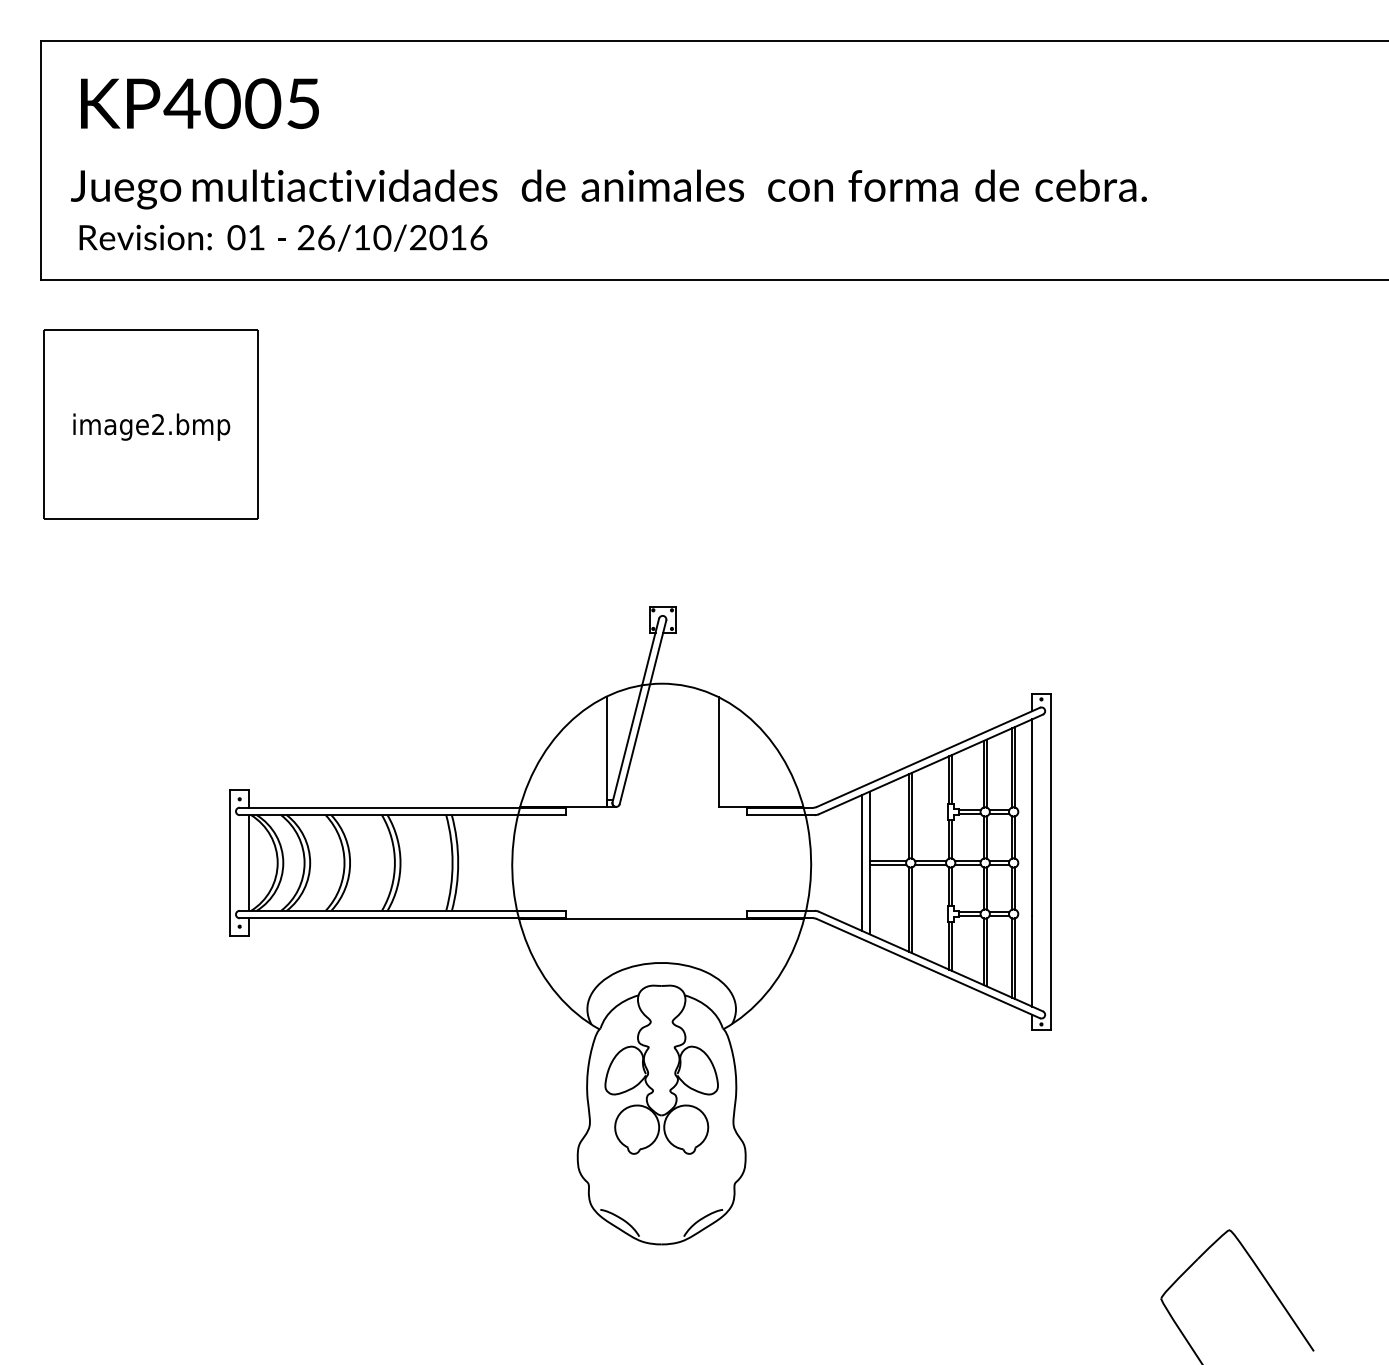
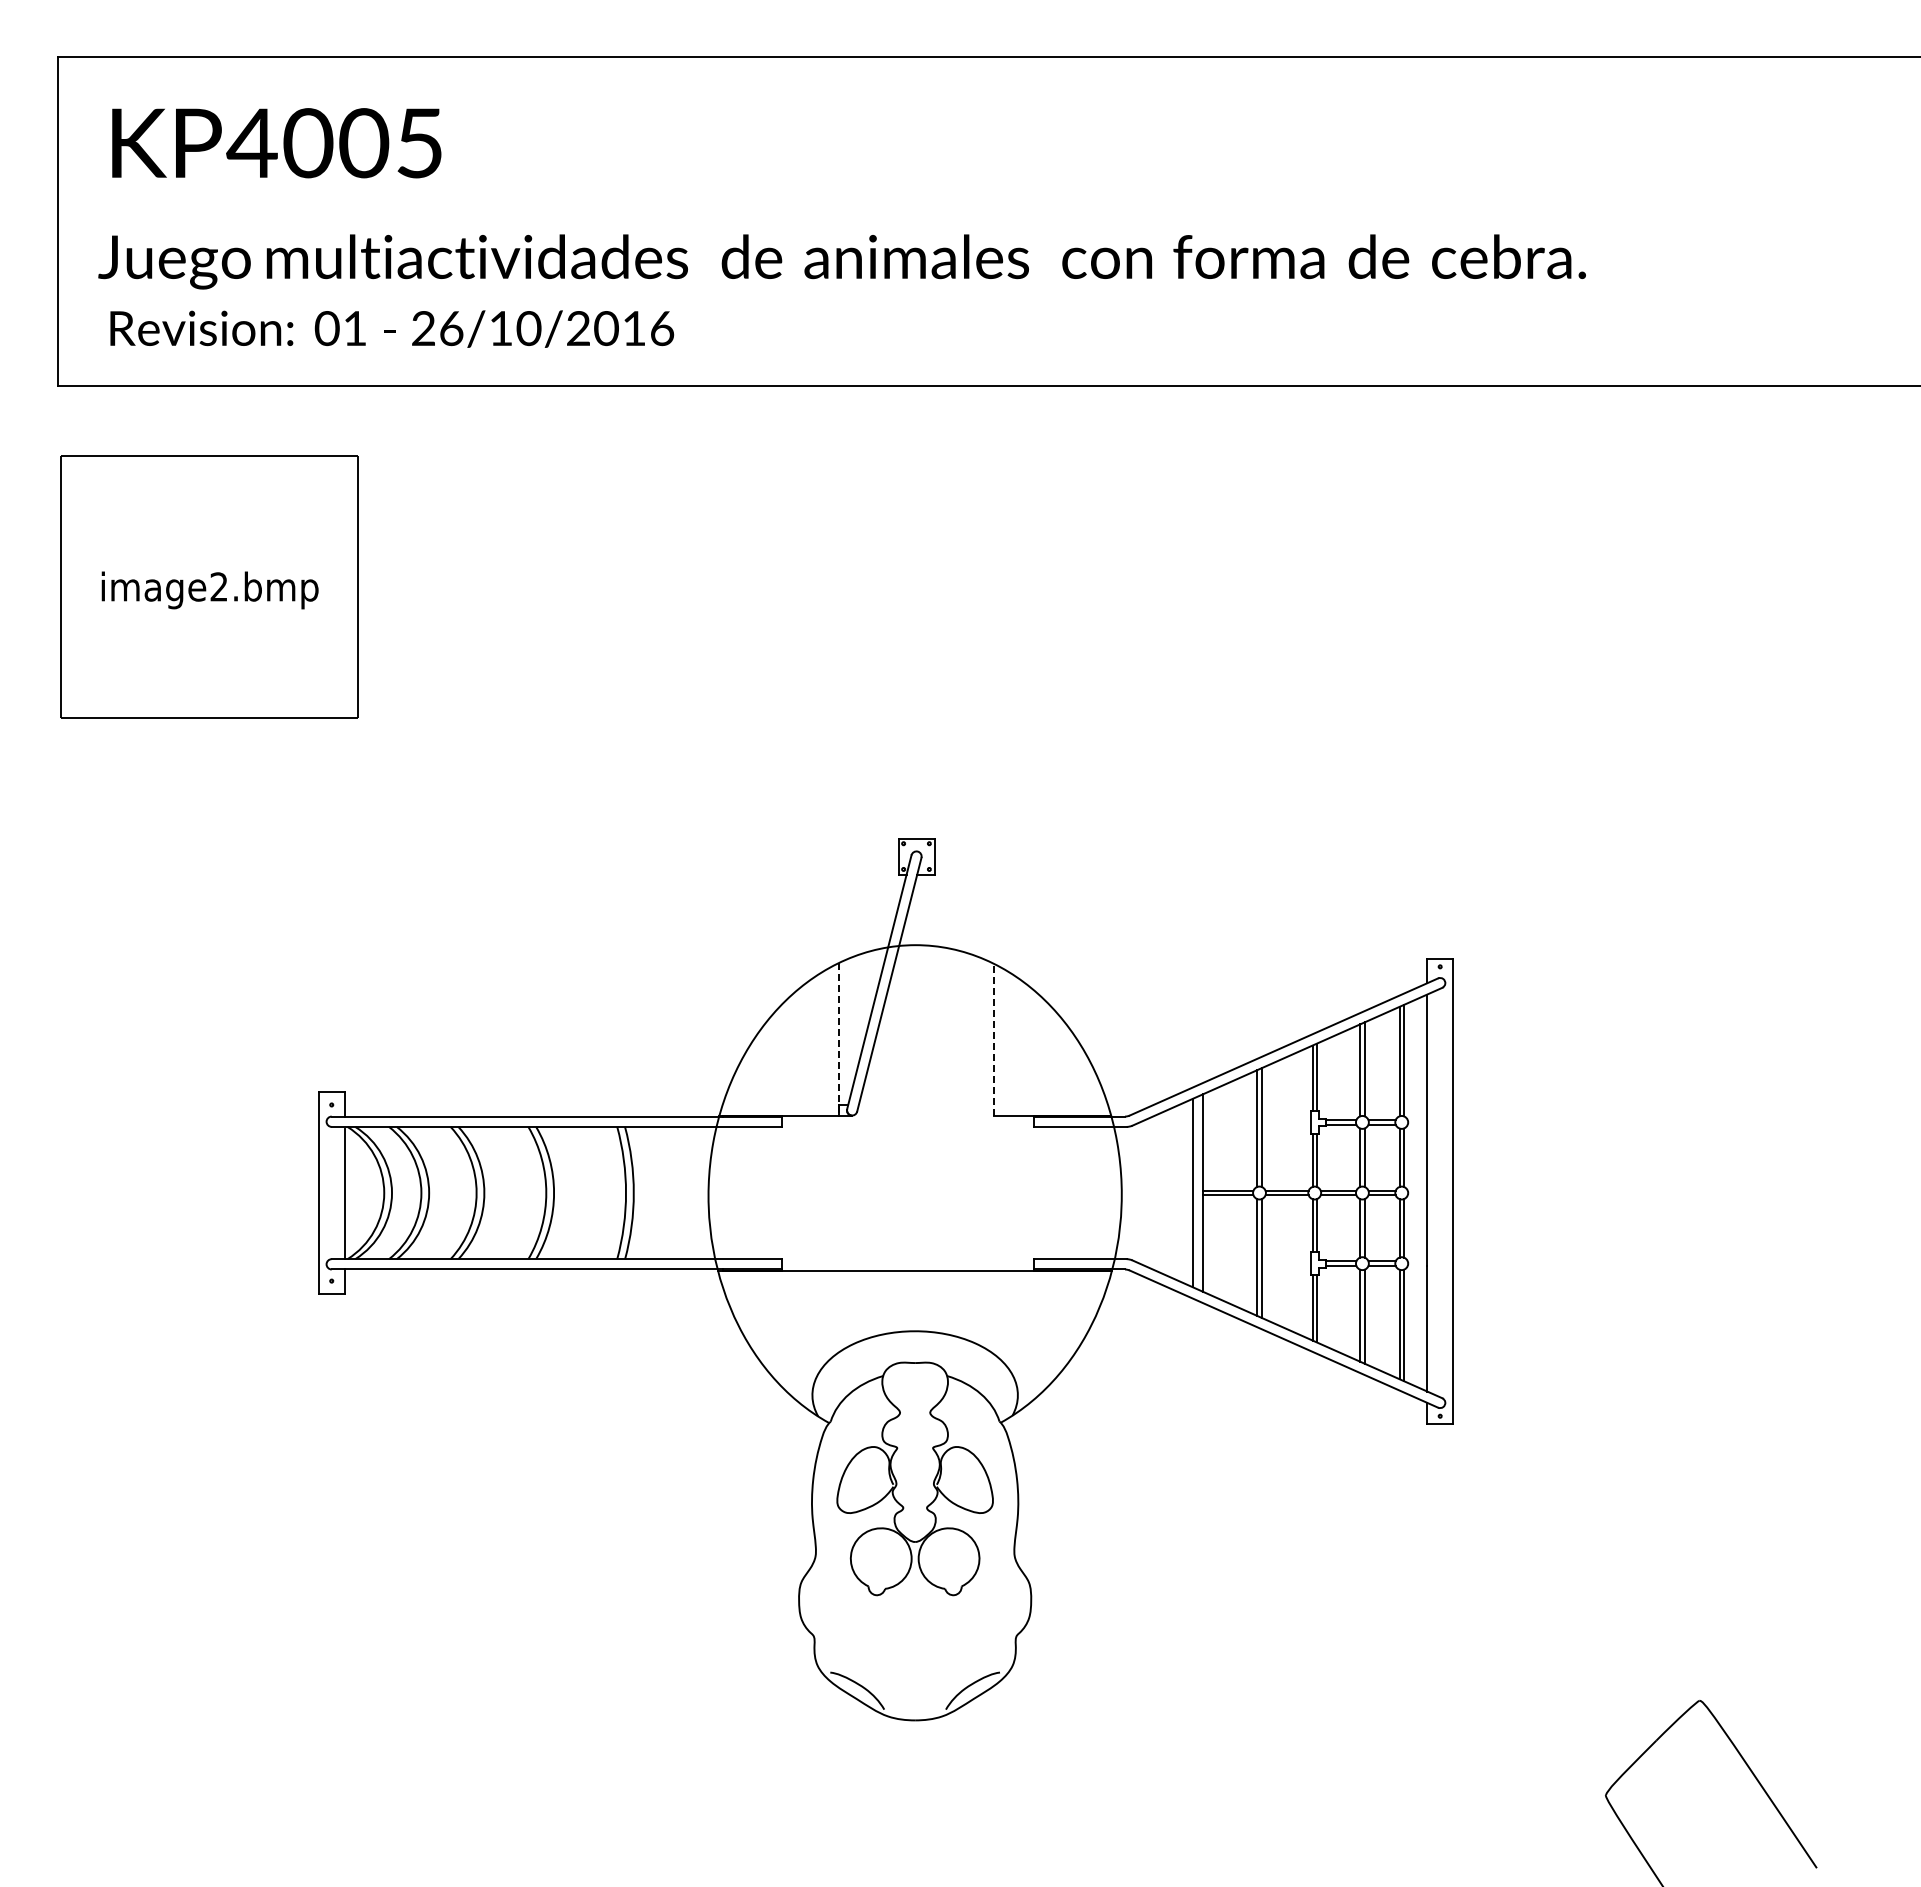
line: (606, 751) -> (839, 1039), solid -> dashed
line: (719, 751) -> (994, 1039), solid -> dashed

